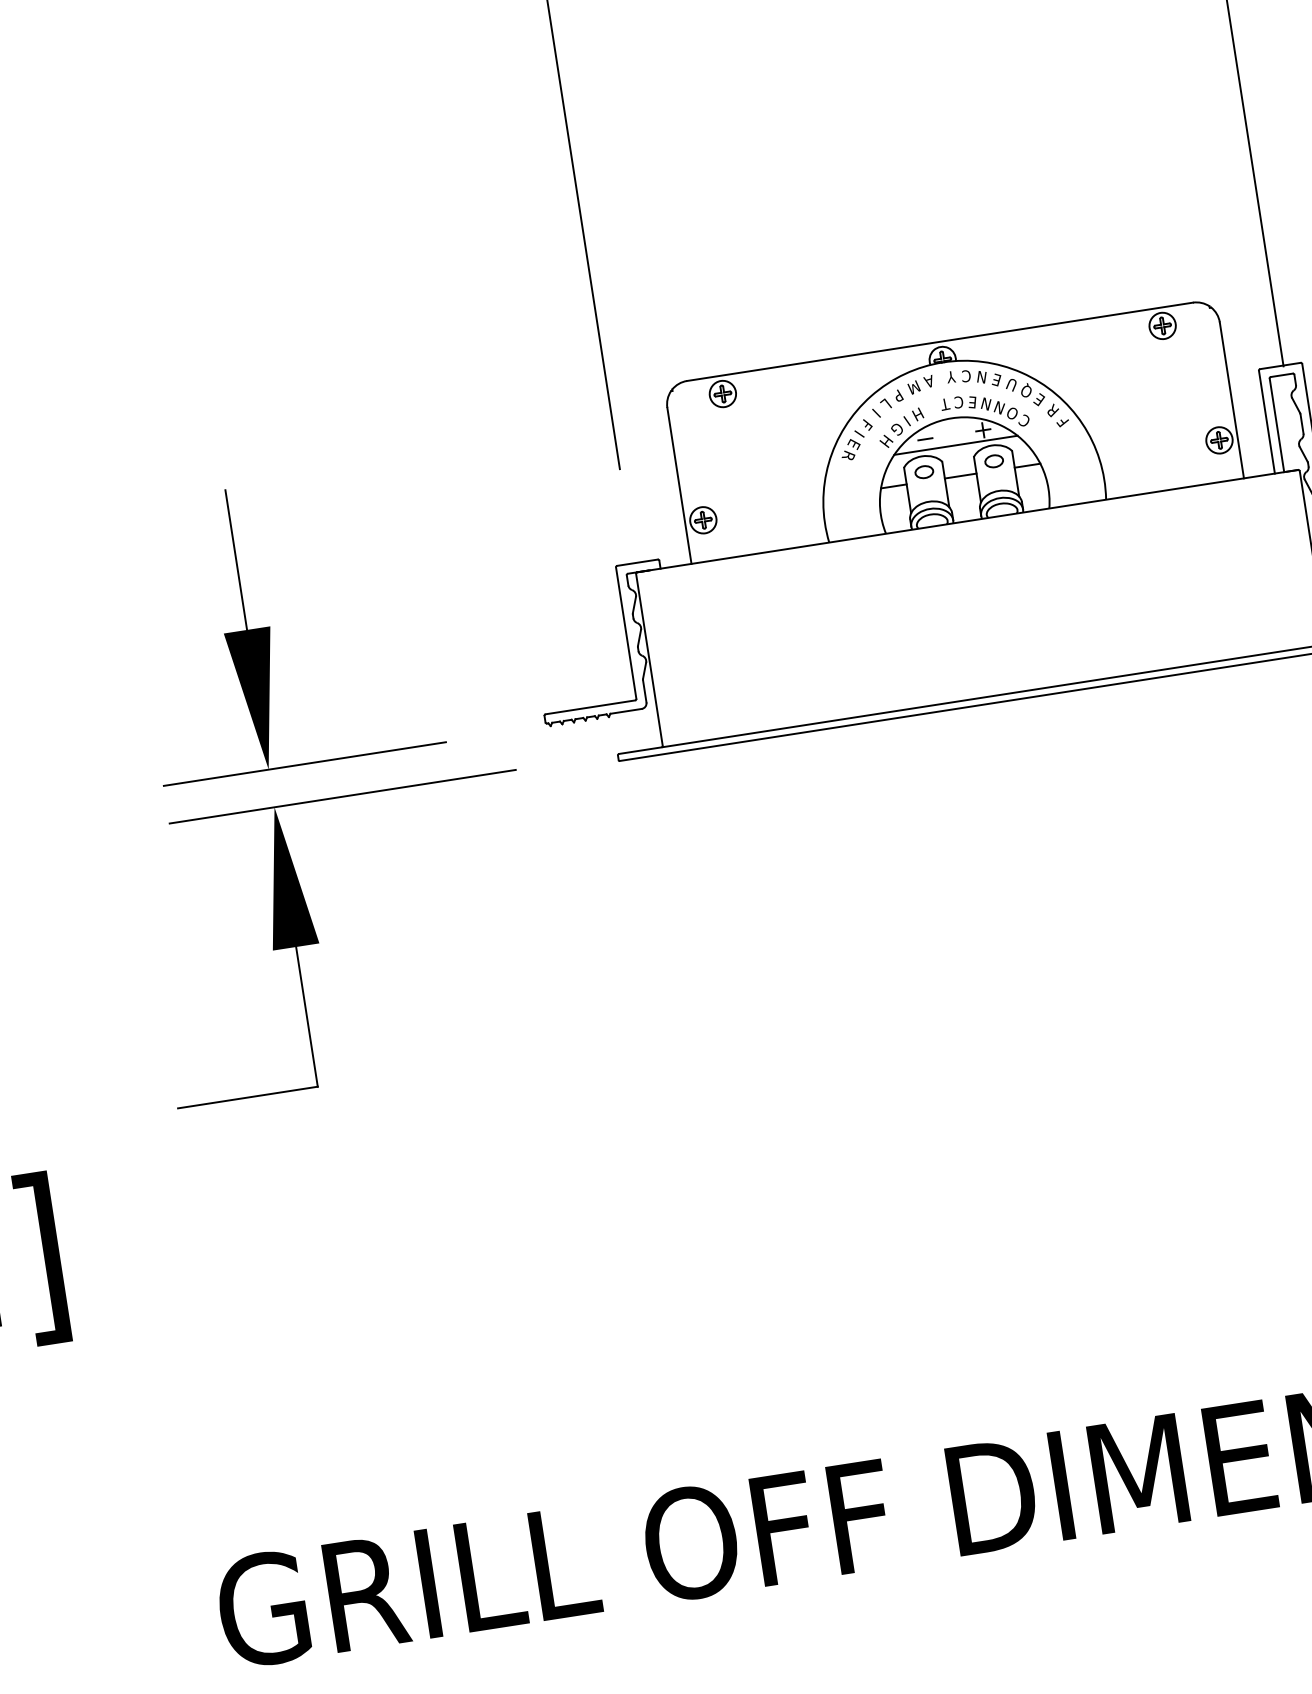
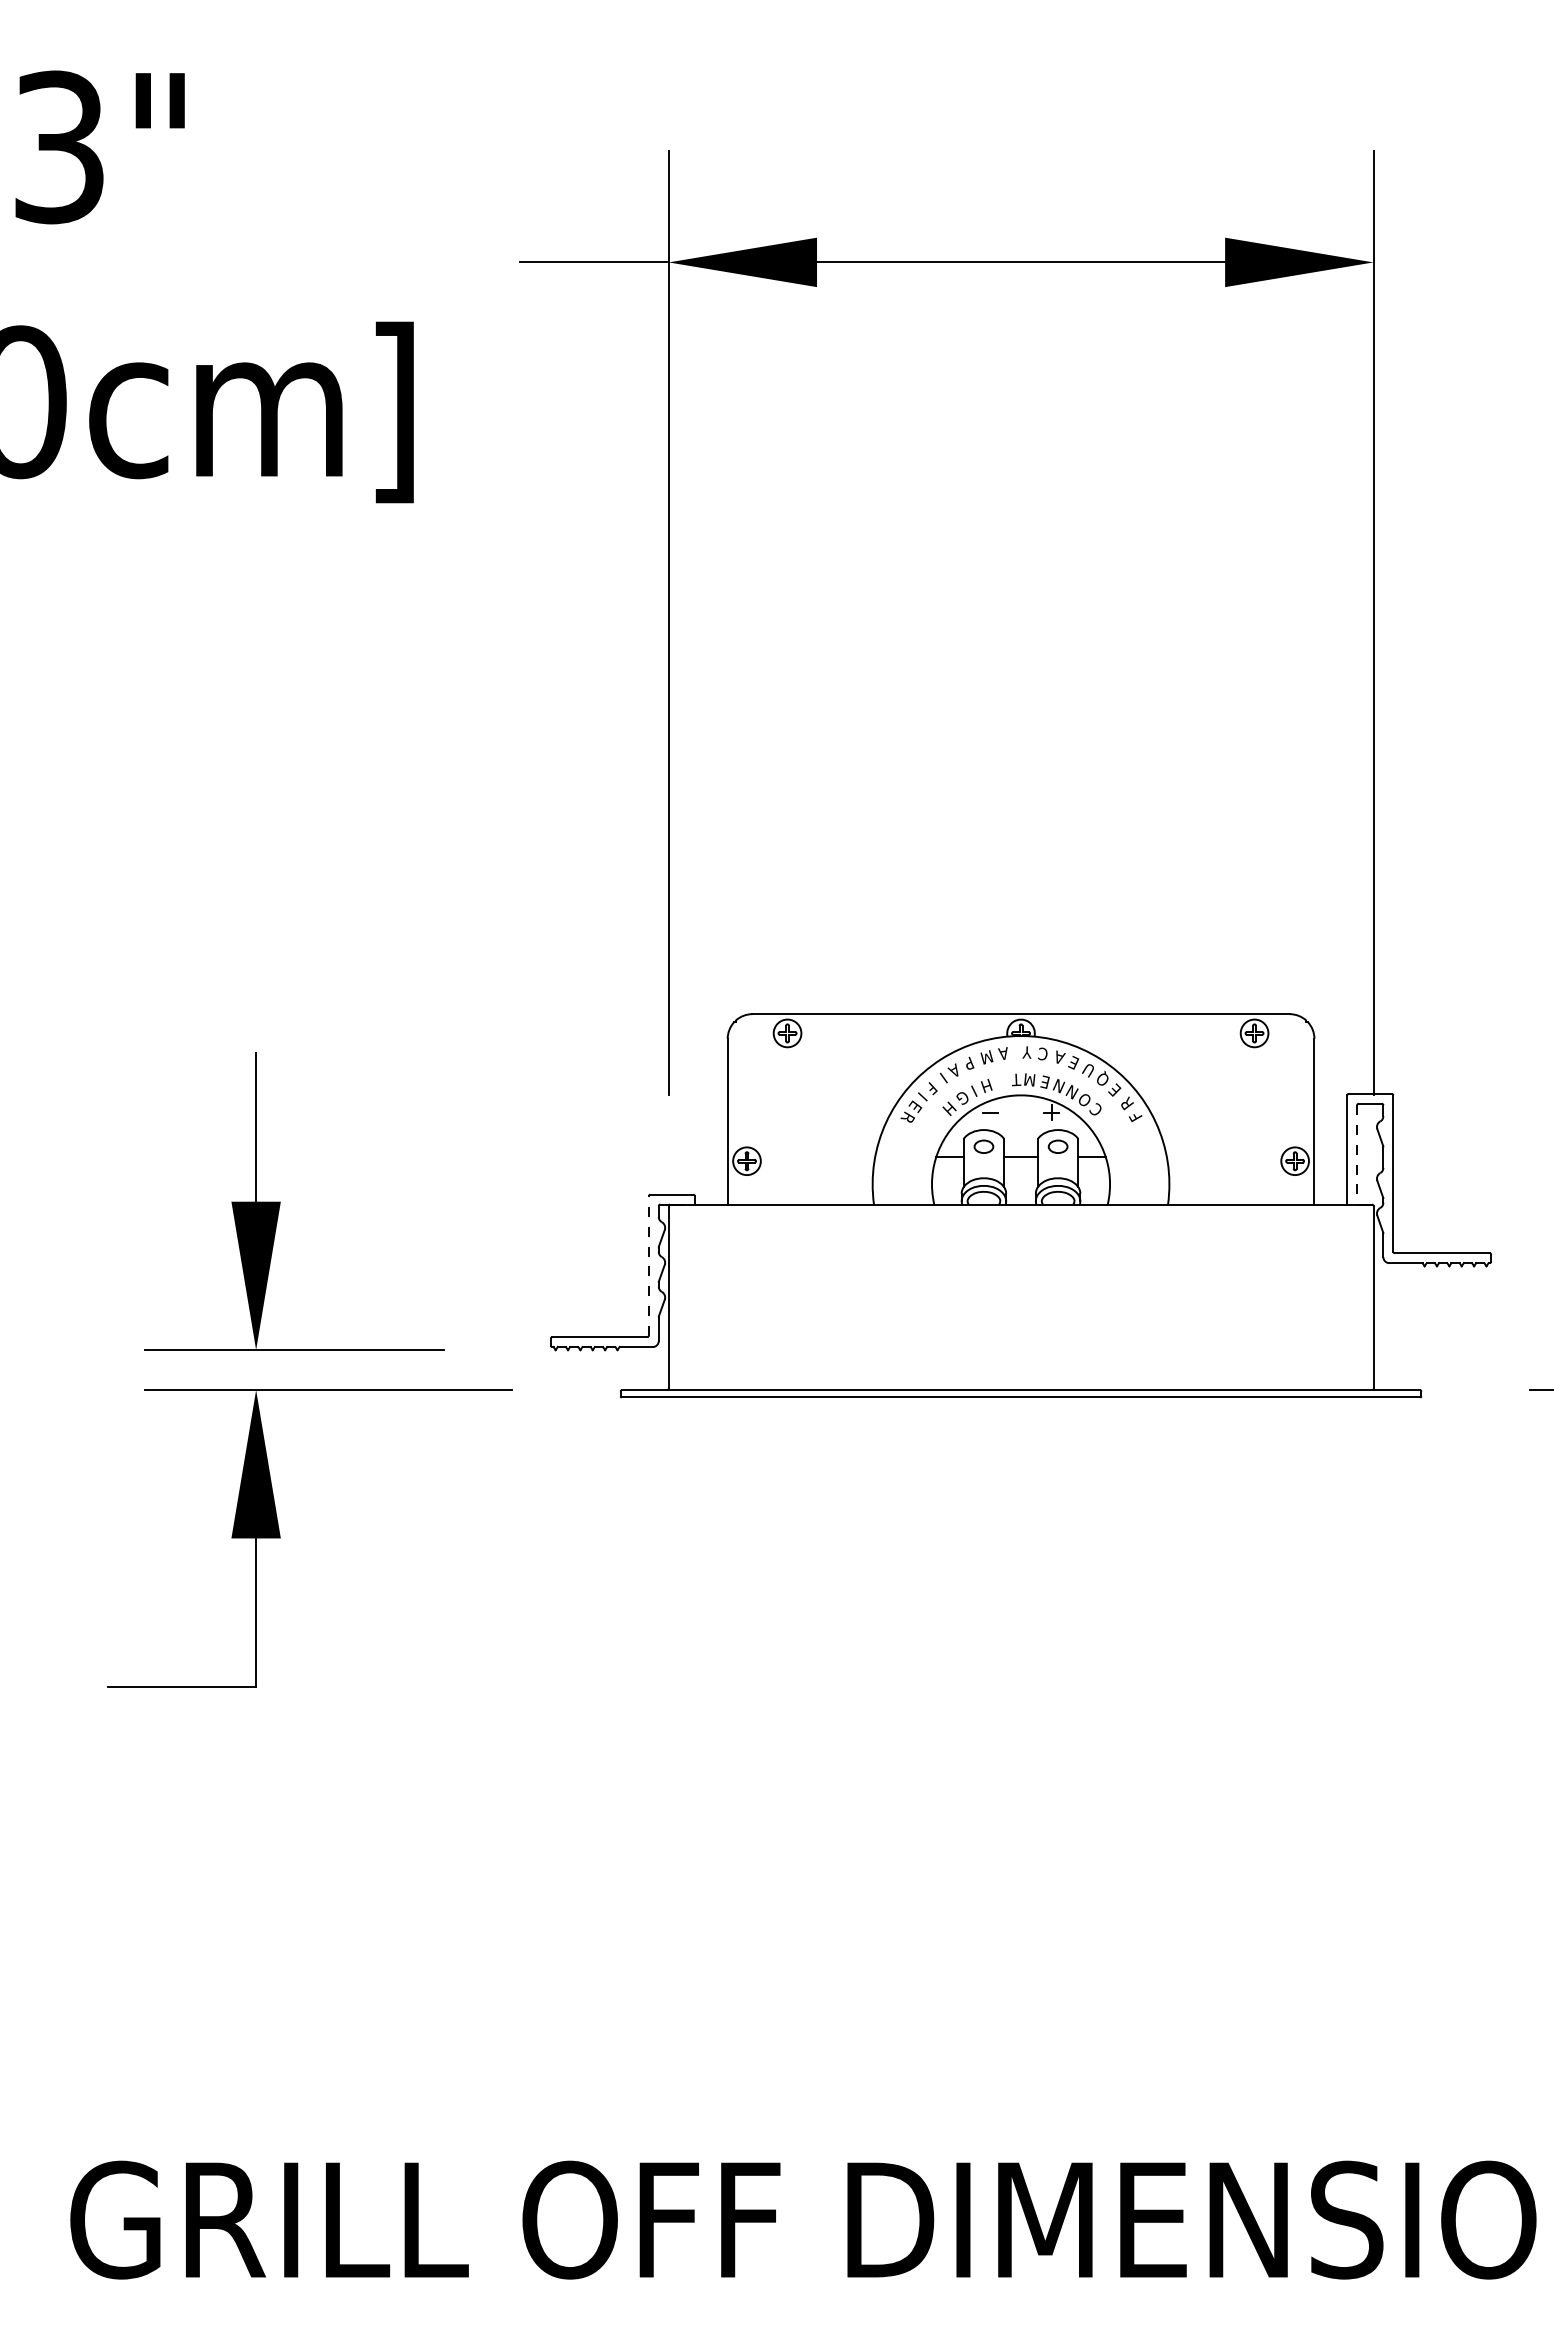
text: (982, 377) -> (1059, 1057), N -> A
text: (957, 402) -> (1029, 1079), C -> M
text: (884, 403) -> (953, 1069), L -> A
line: (1277, 424) -> (1357, 1154), solid -> dashed
line: (955, 445) -> (1020, 1124), removed
line: (625, 632) -> (648, 1265), solid -> dashed

